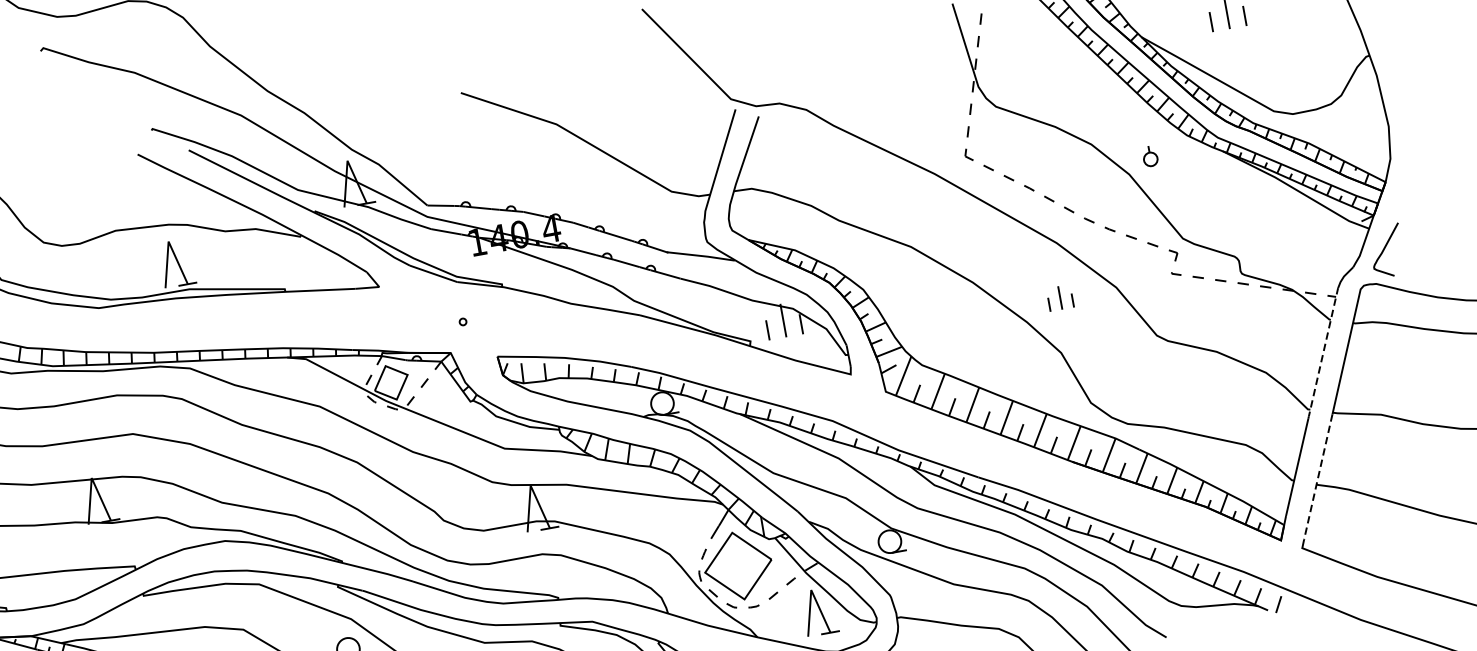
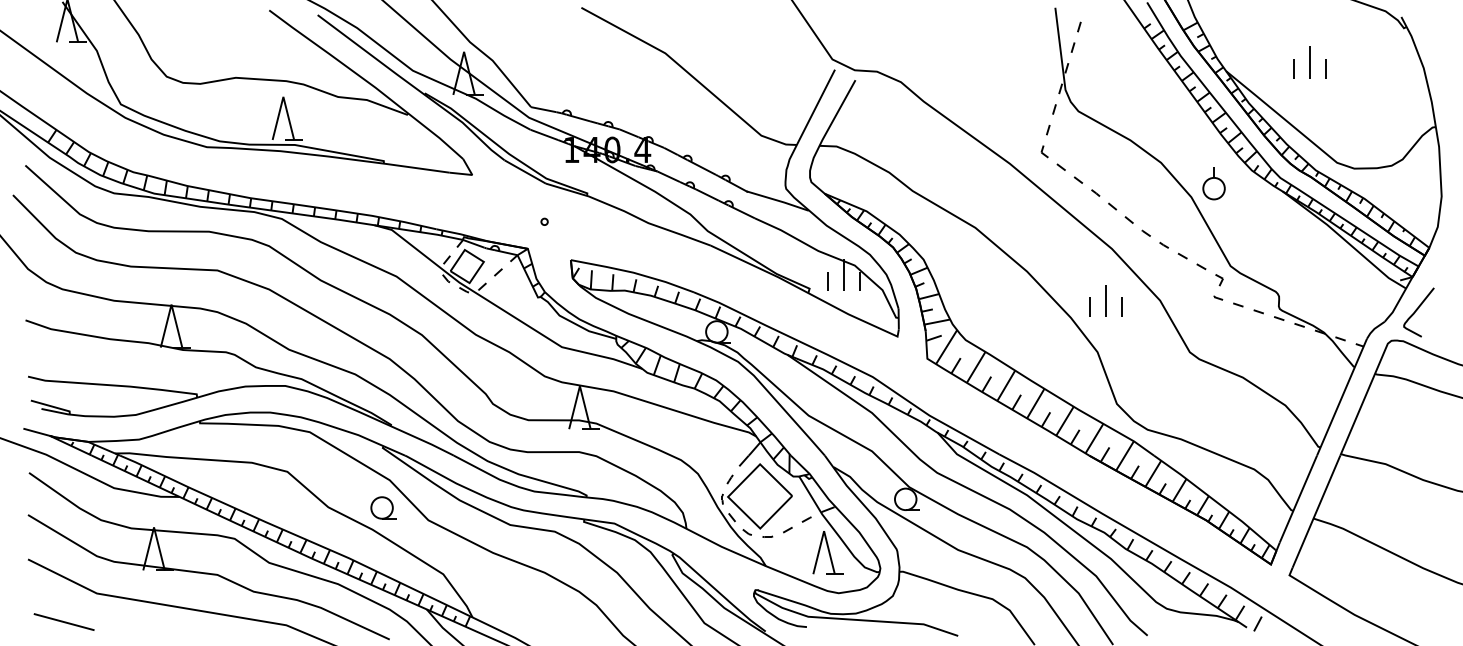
part: (1149, 156) -> (1213, 183), size x1.67
part: (1059, 297) -> (1105, 300), size x1.43
line: (1322, 353) -> (1341, 397), dashed -> solid
line: (1318, 476) -> (1316, 511), dashed -> solid

